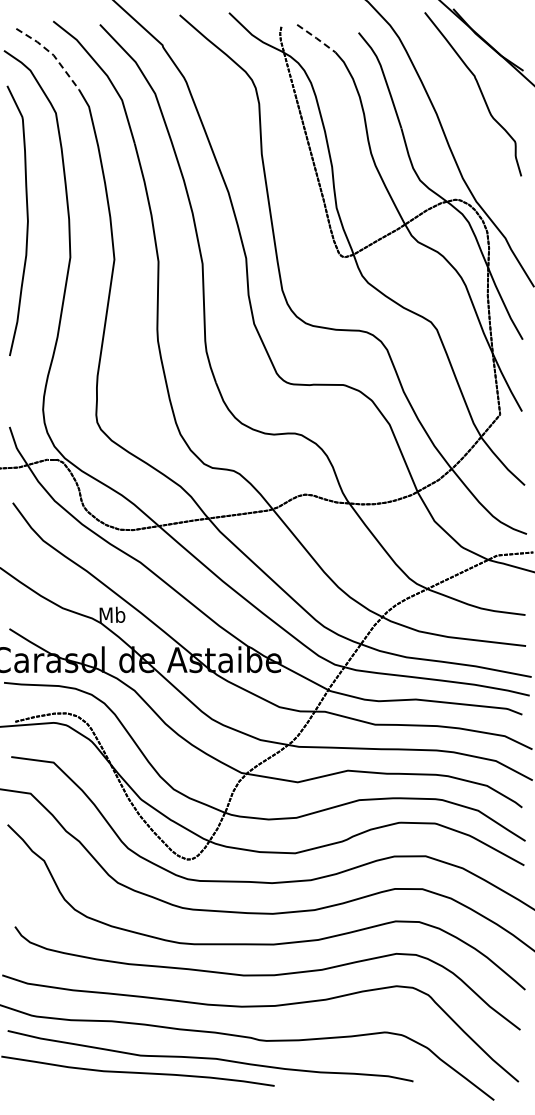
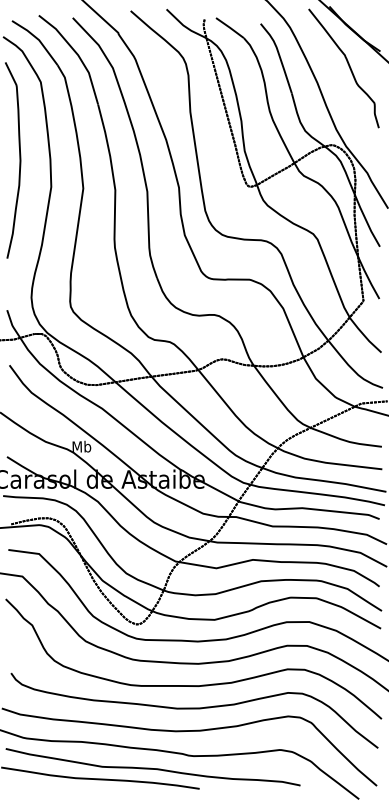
line: (316, 38) -> (230, 27), dashed -> solid
line: (52, 54) -> (38, 39), dashed -> solid

